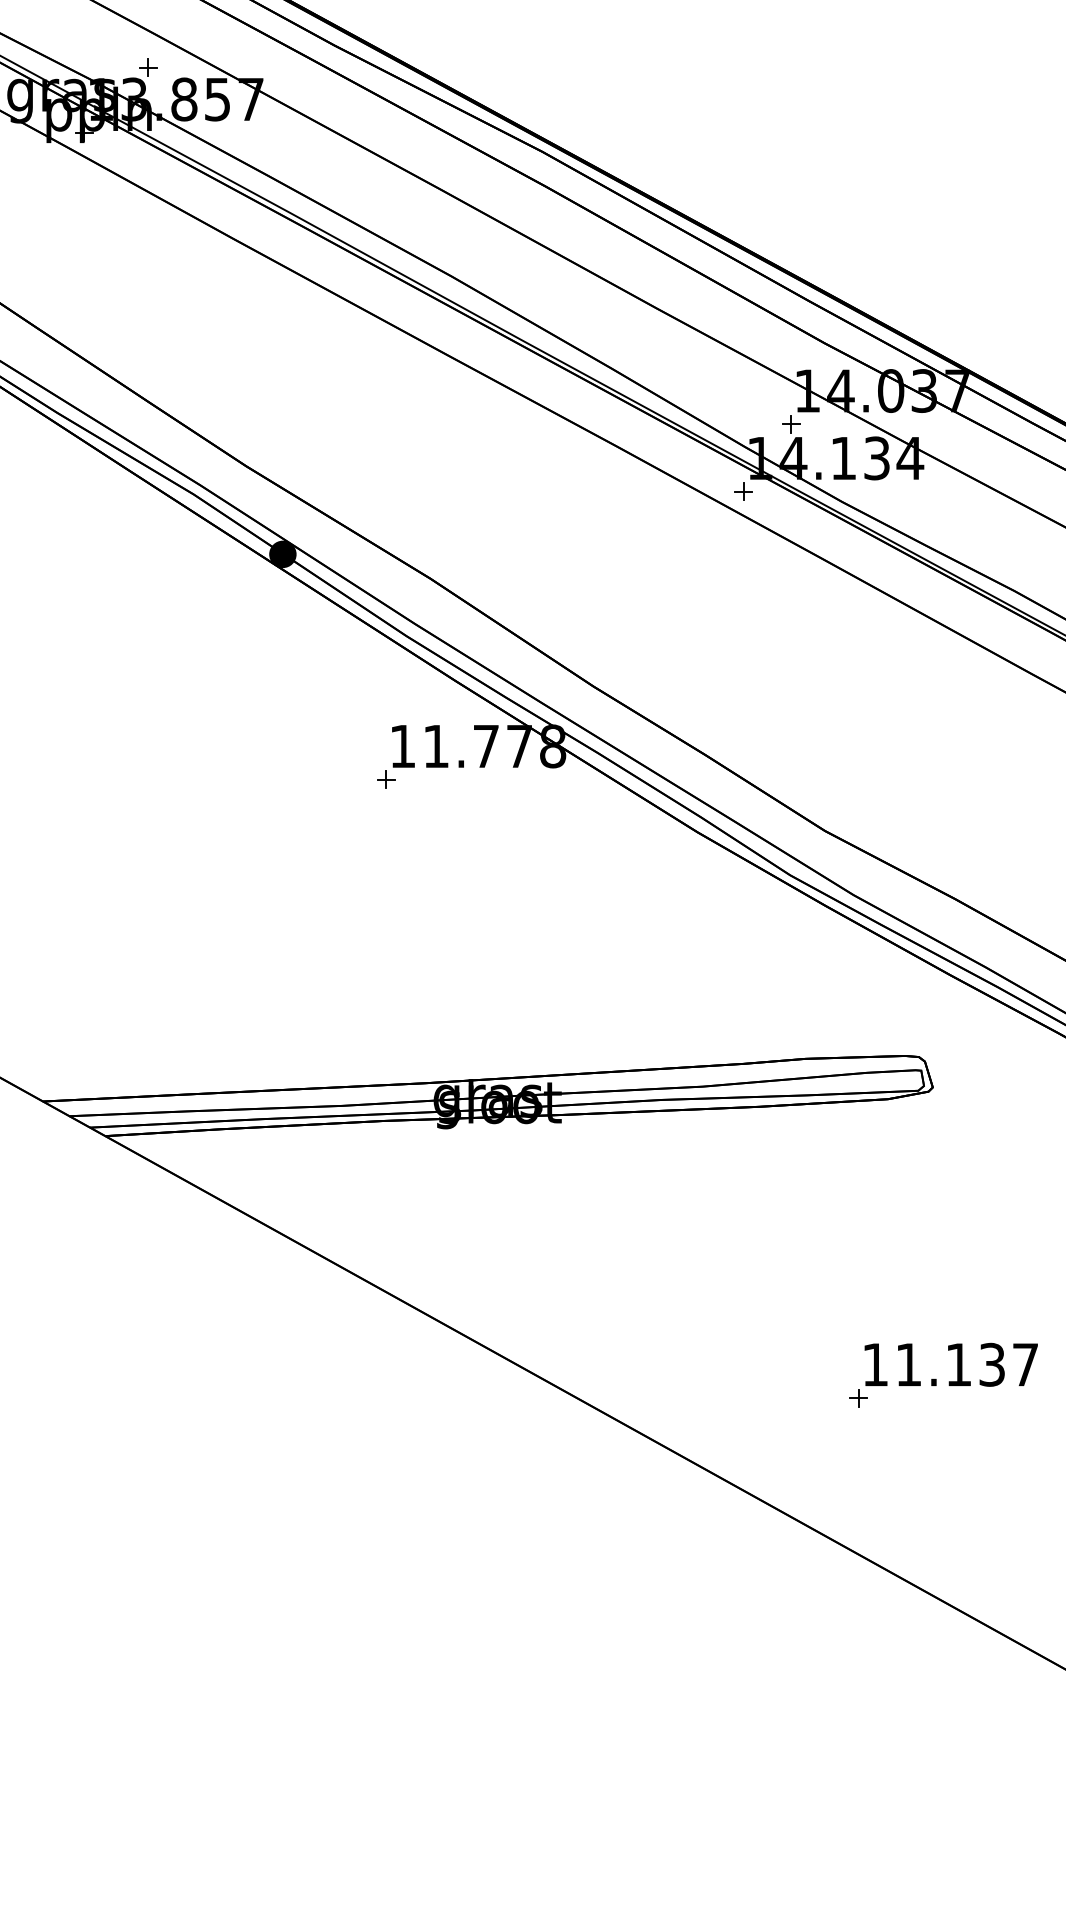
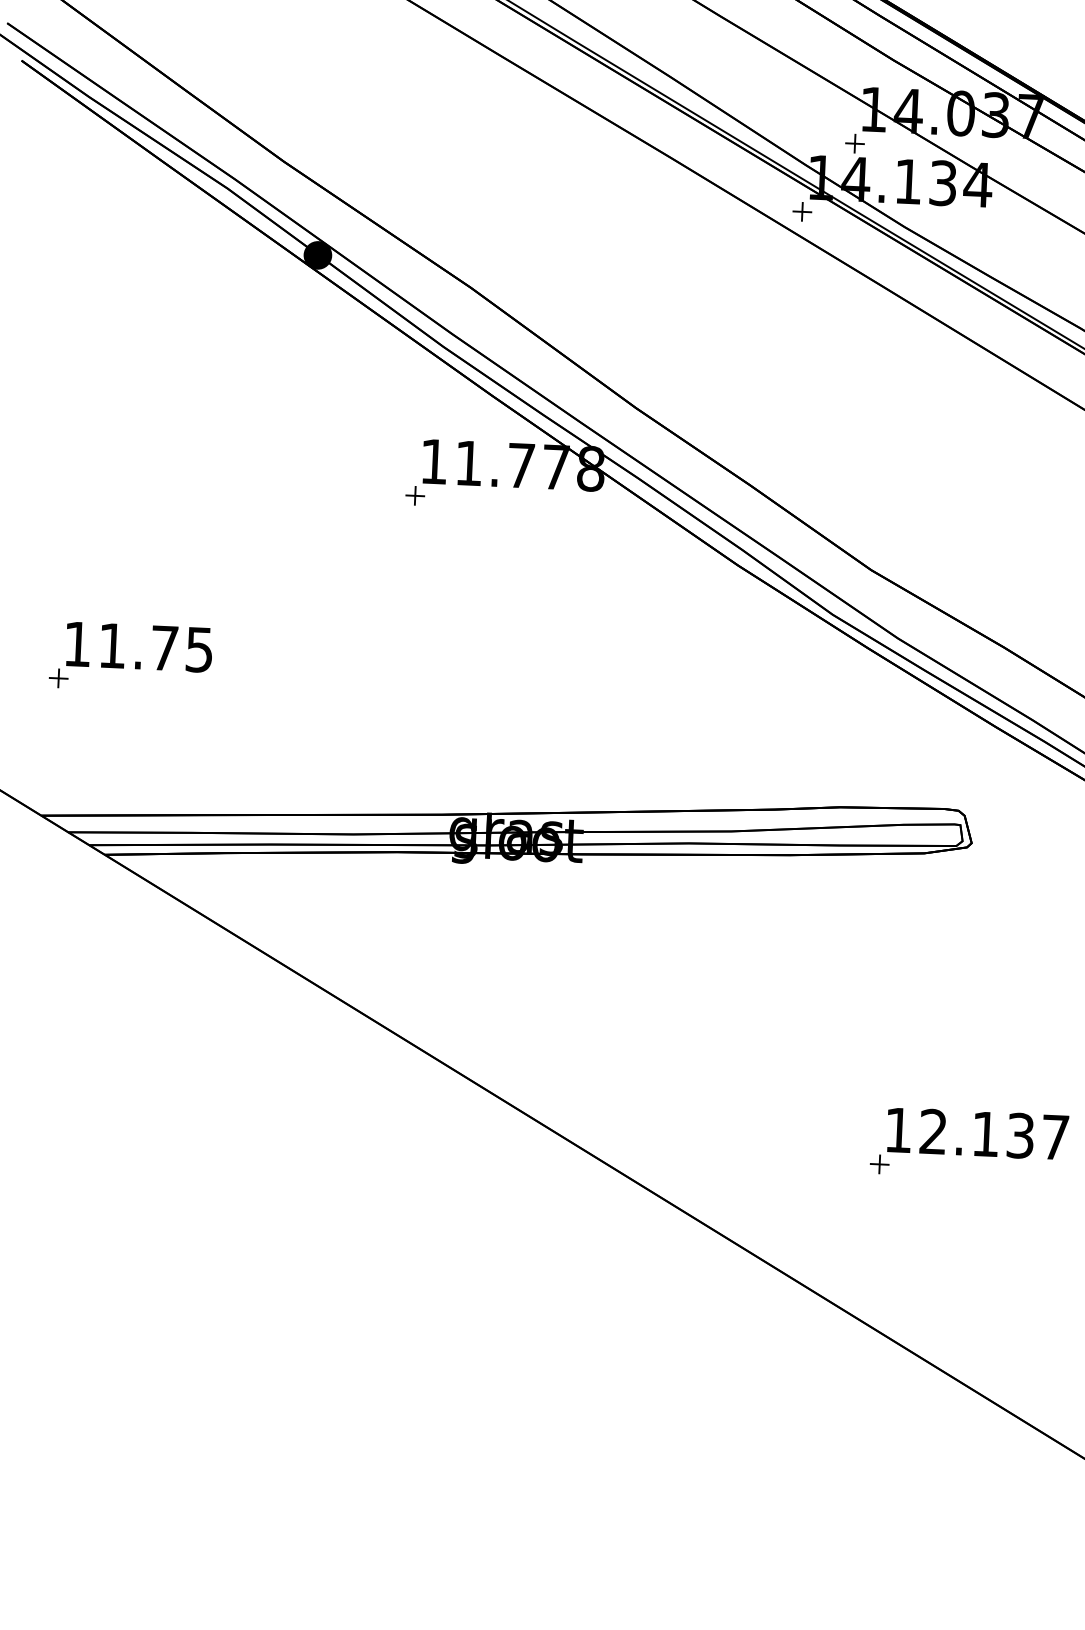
part: (126, 950) -> (135, 661), added
text: (908, 1364) -> (933, 1131), 11.137 -> 12.137

